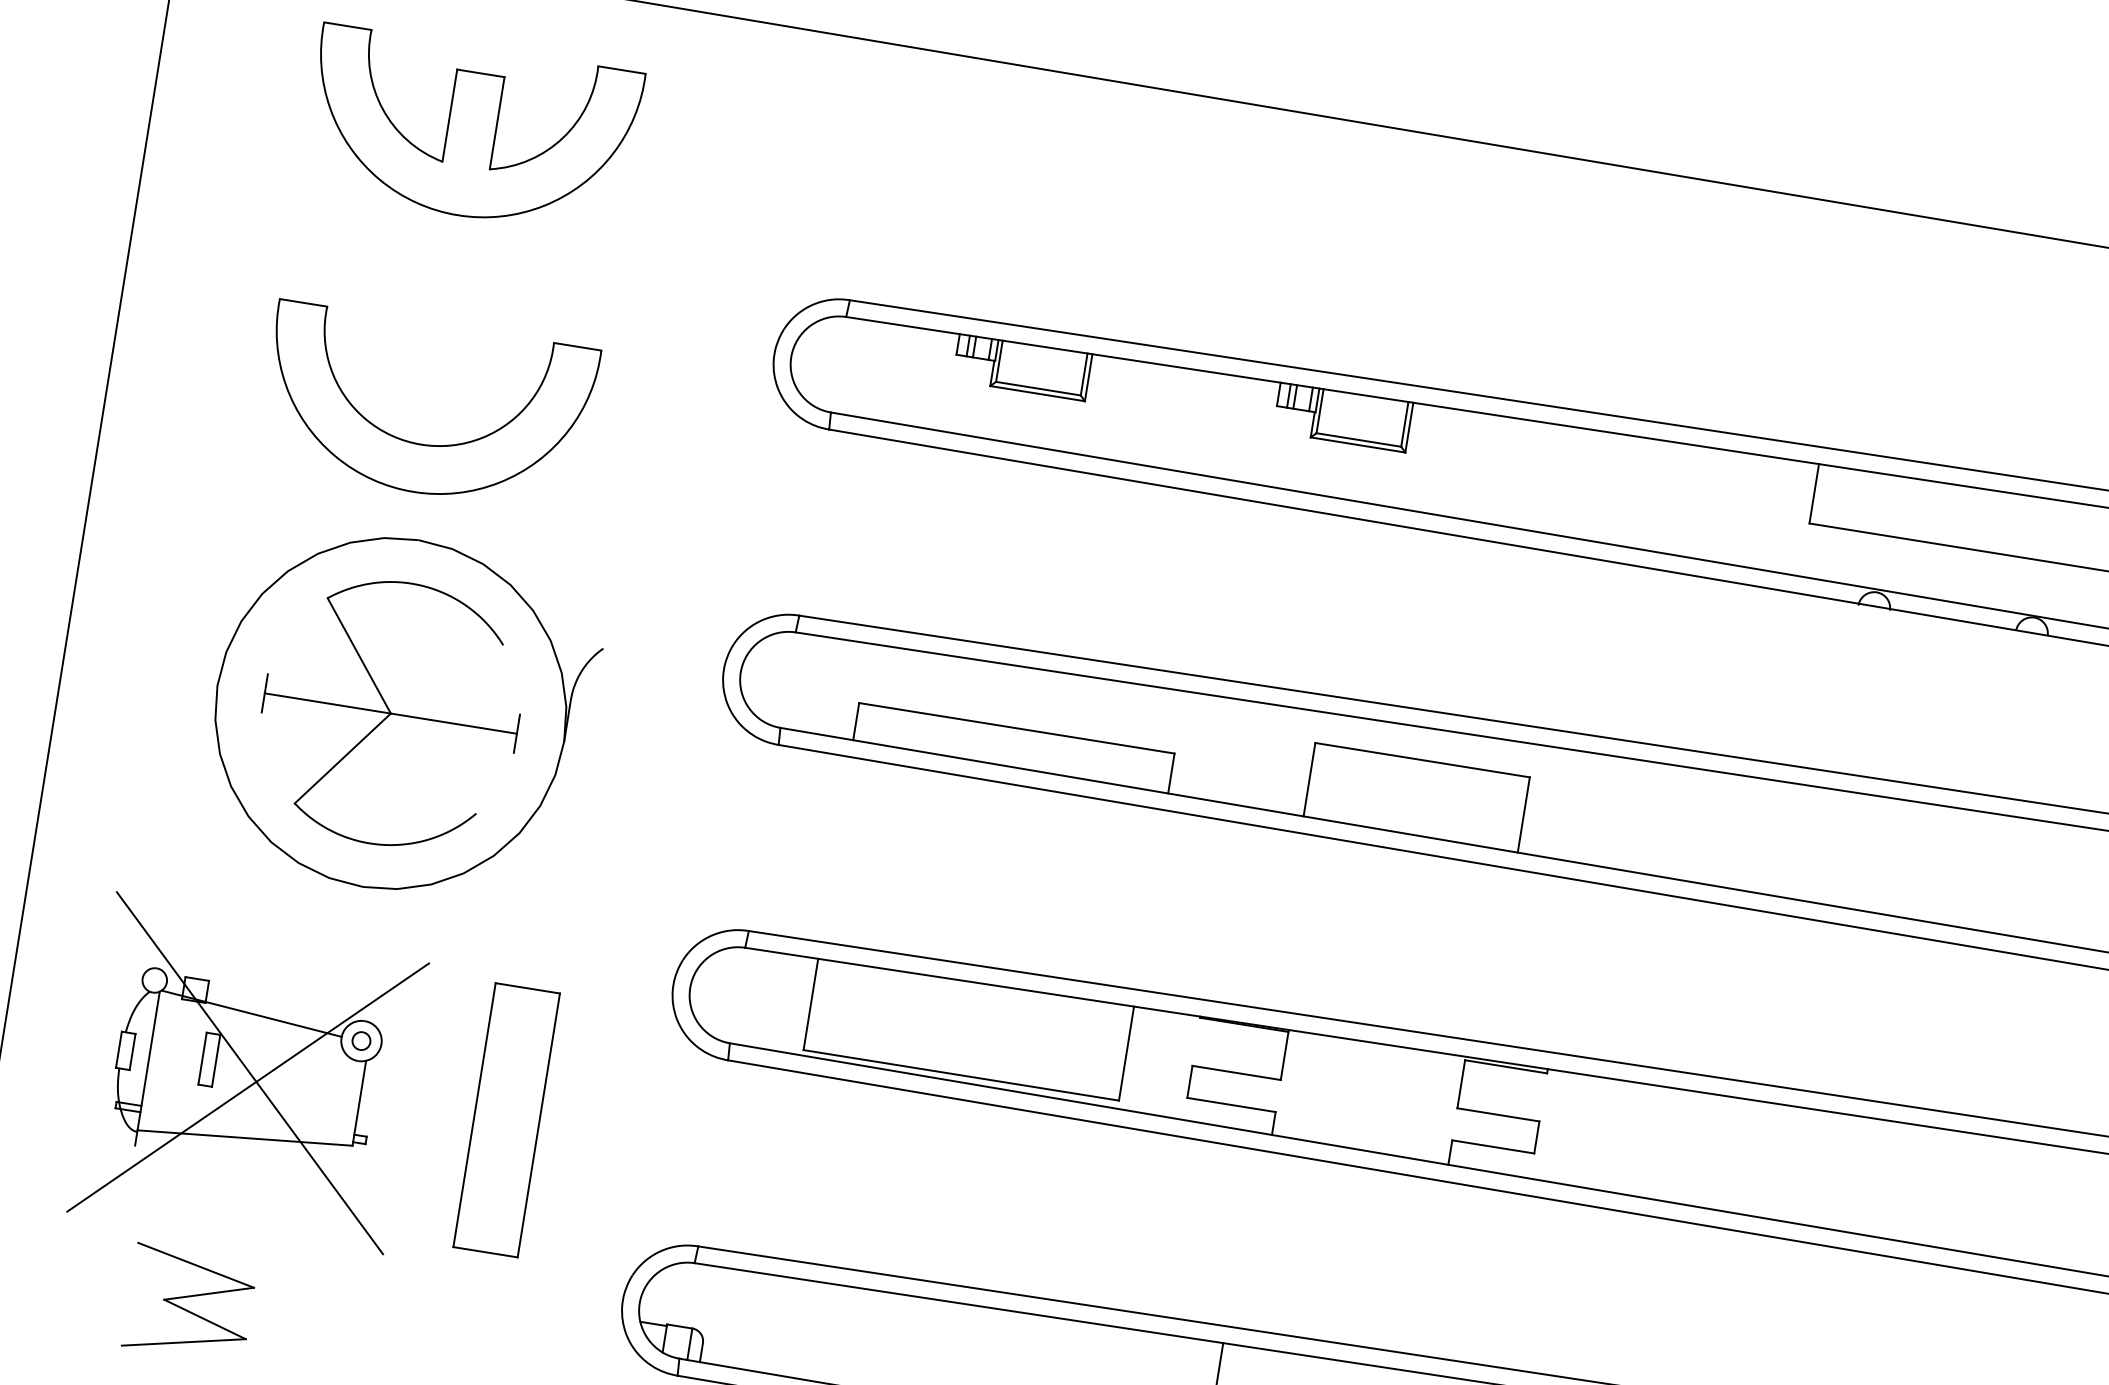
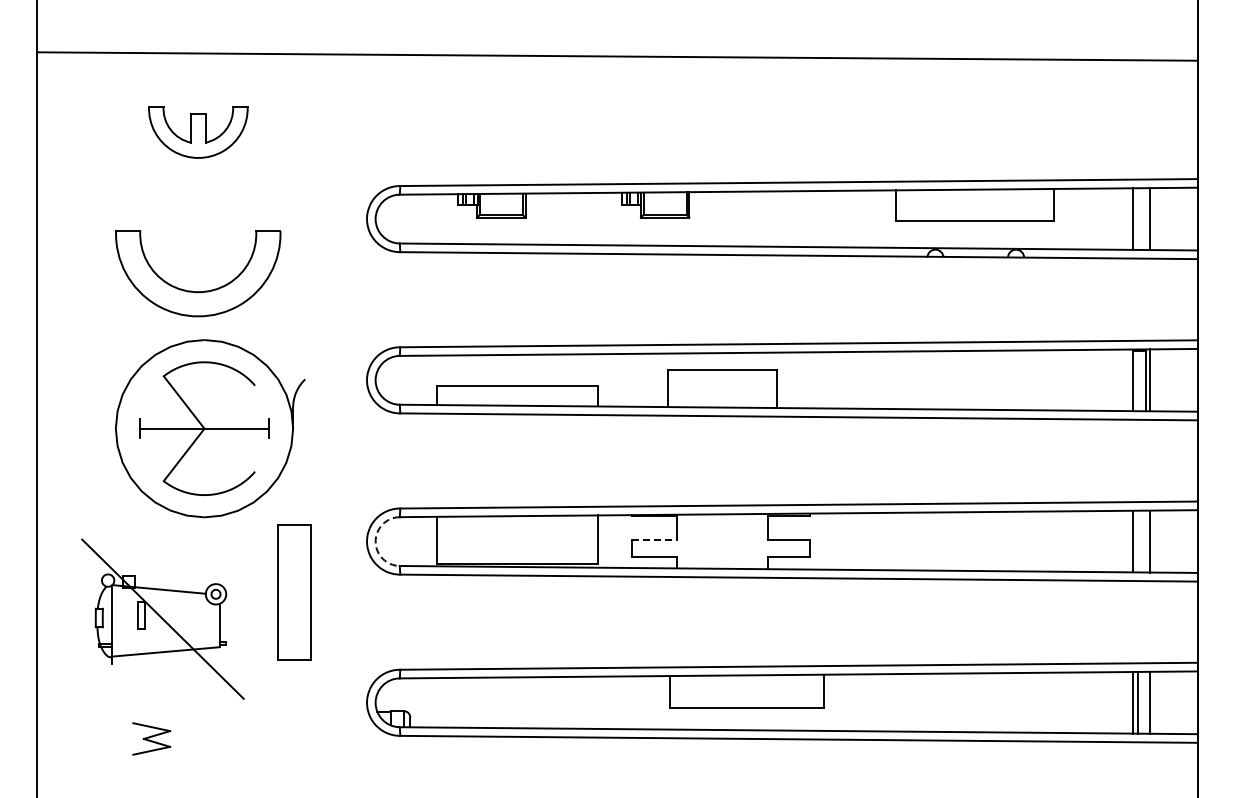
part: (471, 132) -> (198, 132), size x0.6
arc: (689, 987) -> (375, 541), solid -> dashed
line: (1236, 1073) -> (654, 540), solid -> dashed
line: (246, 1087) -> (162, 626), removed
part: (506, 1120) -> (294, 592), moved
part: (190, 1302) -> (151, 738), size x0.6

